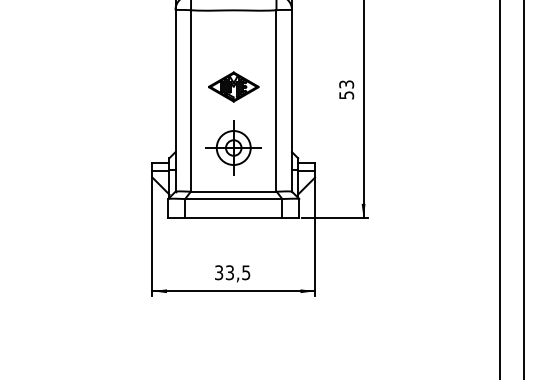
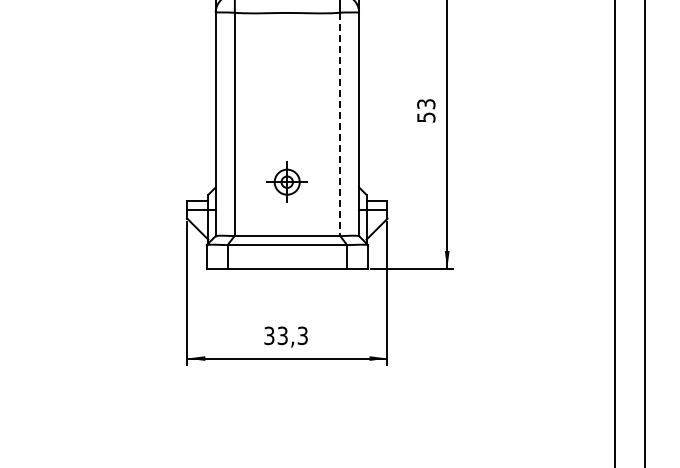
part: (233, 87) -> (287, 107), removed
line: (276, 101) -> (339, 124), solid -> dashed
part: (233, 147) -> (286, 181), size x0.6
text: (246, 272) -> (302, 335), 33,5 -> 33,3

